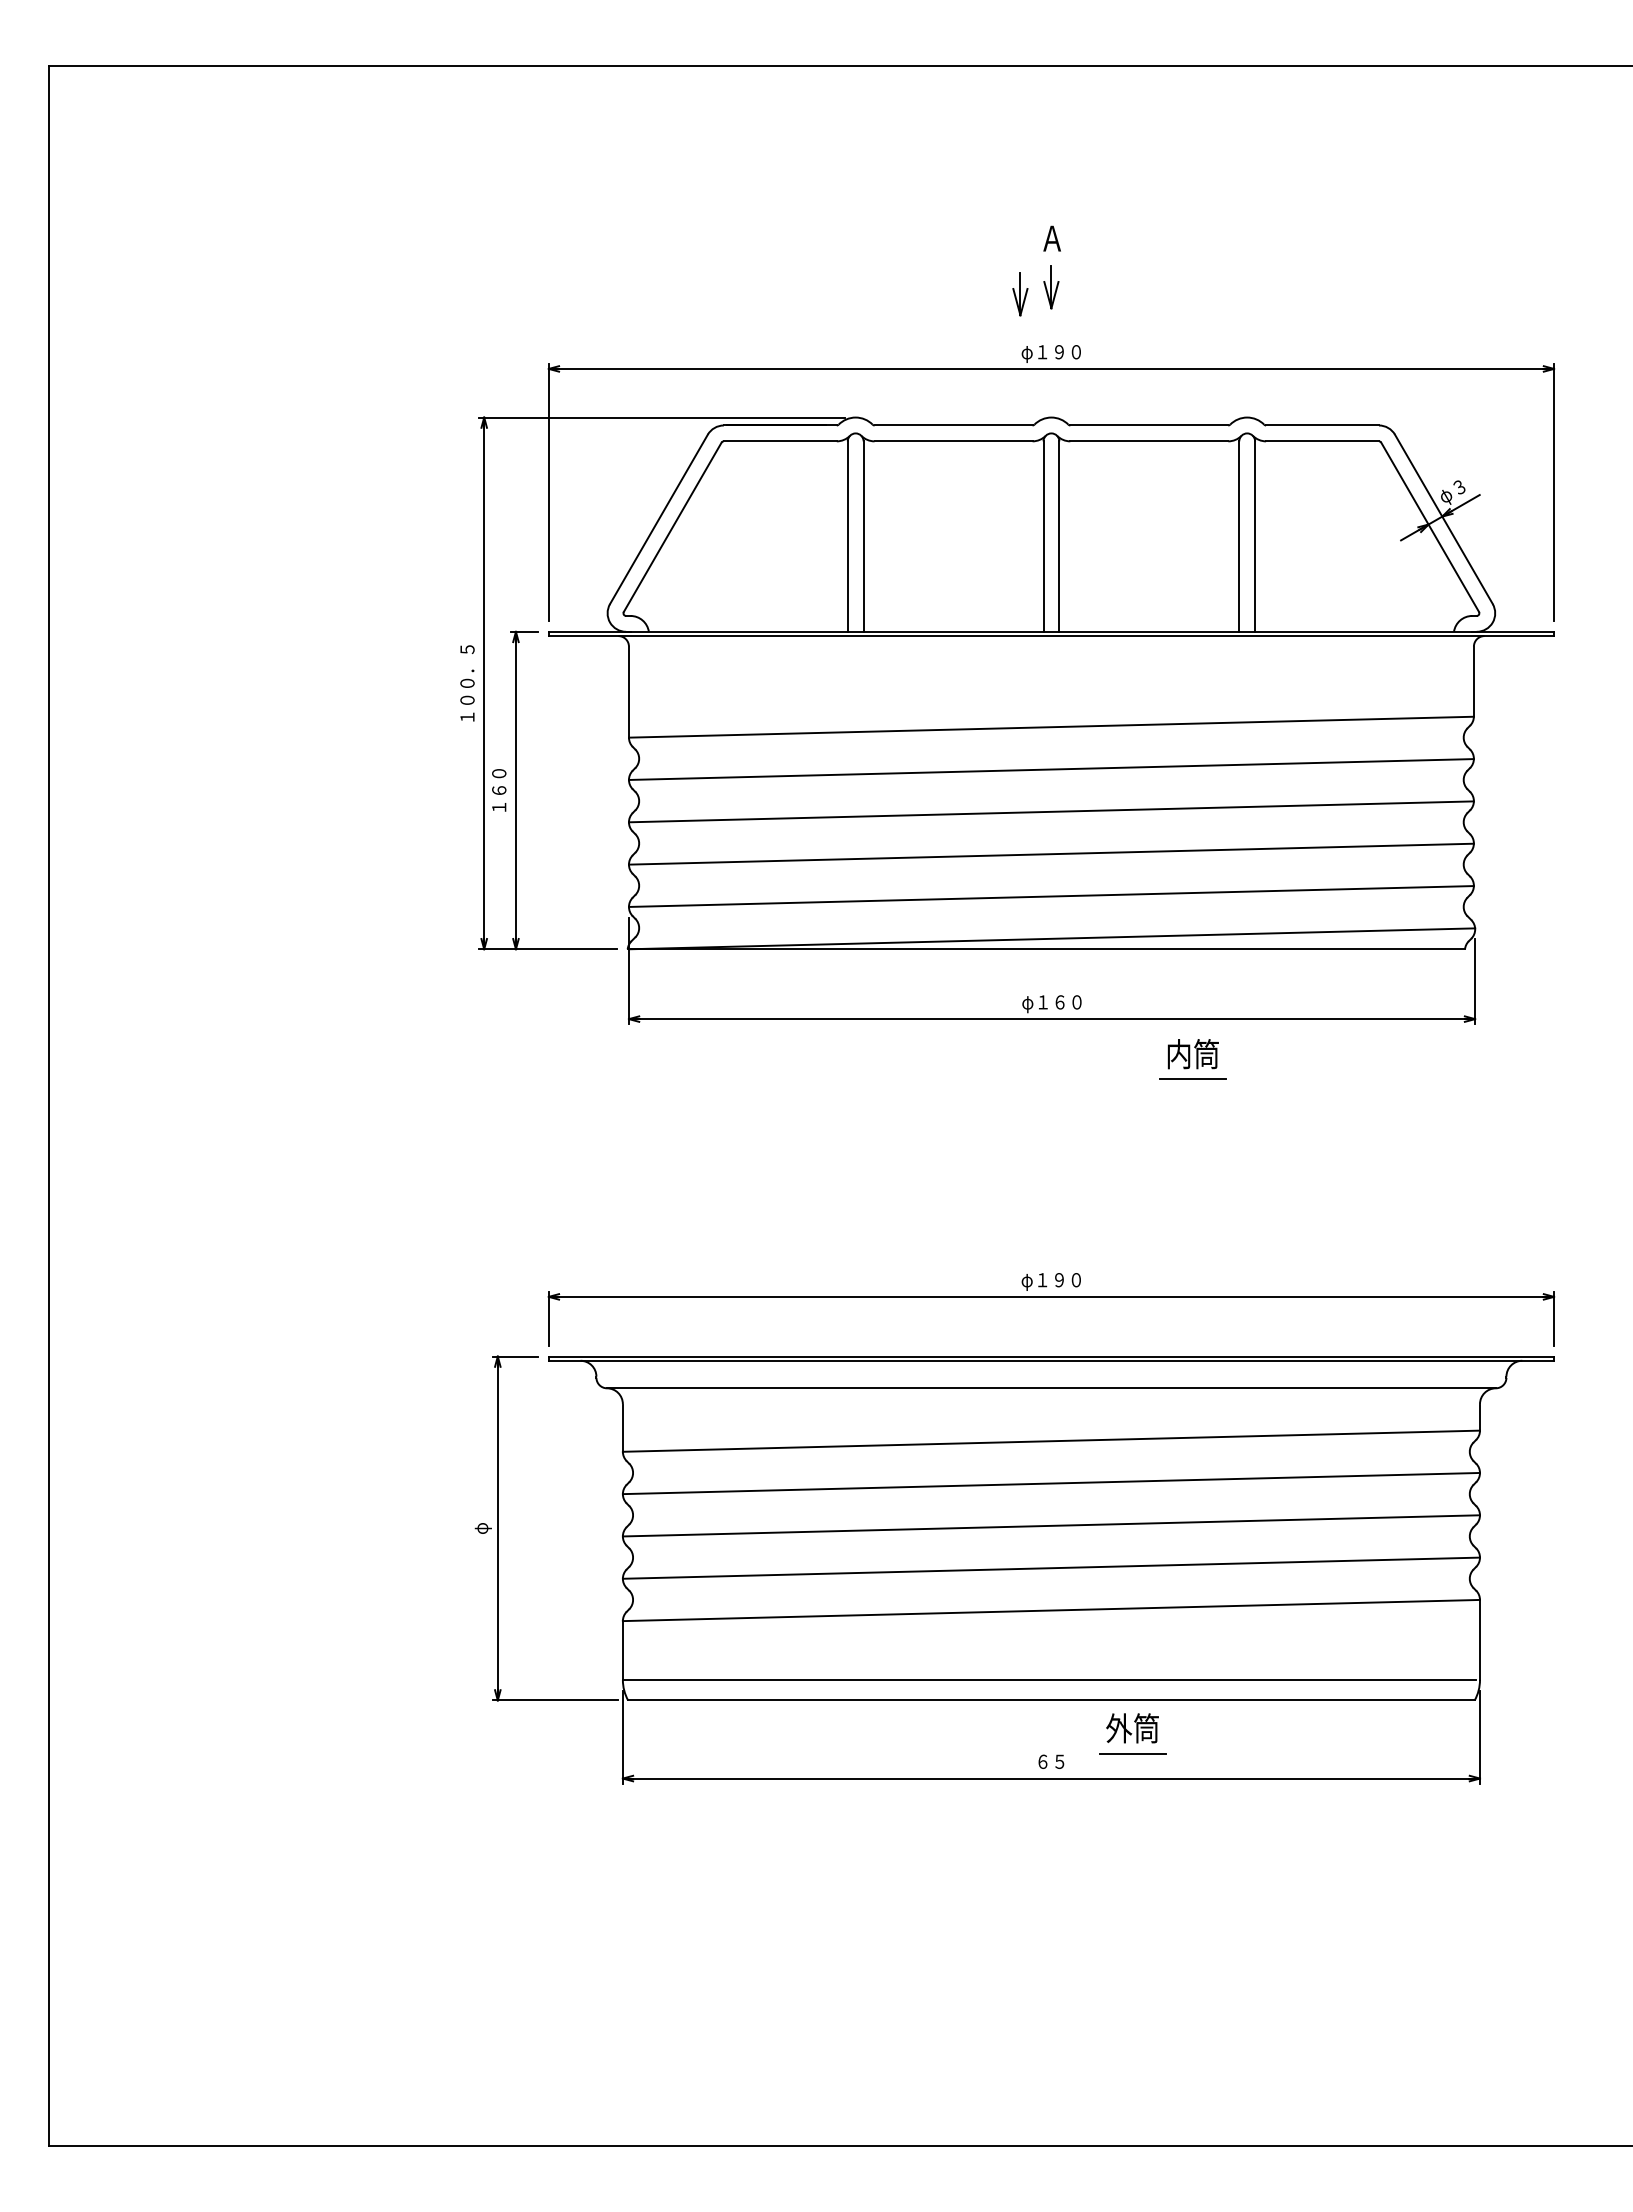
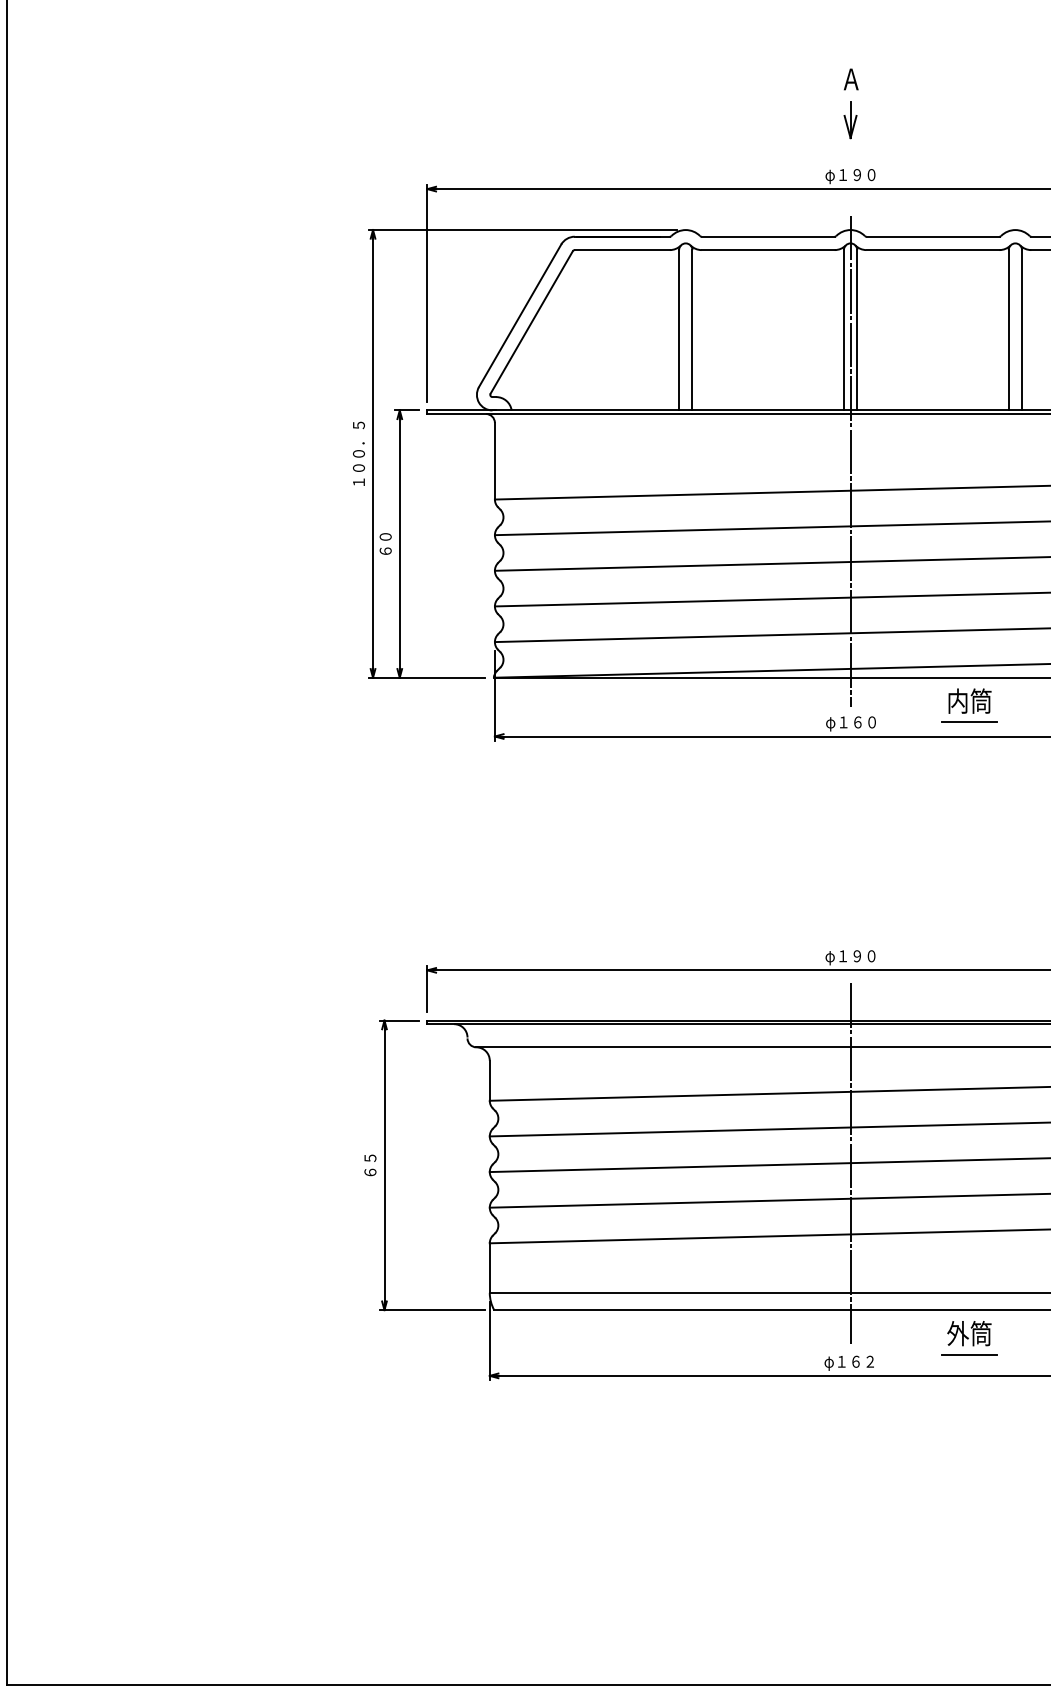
part: (1020, 294) -> (824, 126), removed
line: (1051, 692) -> (850, 461), added
text: (499, 790) -> (385, 544), １６０ -> ６０
part: (1192, 1059) -> (969, 705), moved
line: (1051, 1526) -> (850, 1163), added
text: (482, 1528) -> (371, 1165), φ -> ６５
part: (1132, 1733) -> (969, 1337), moved
text: (1049, 1763) -> (848, 1363), ６５ -> φ１６２

